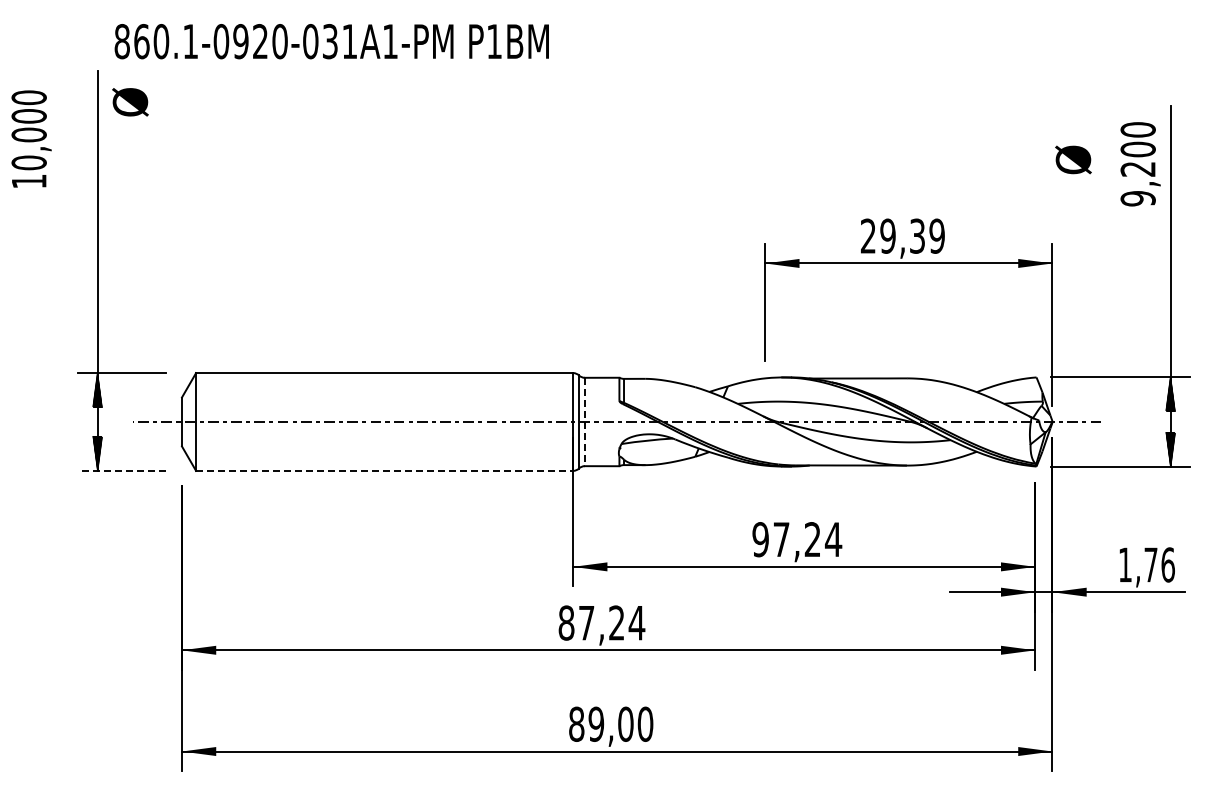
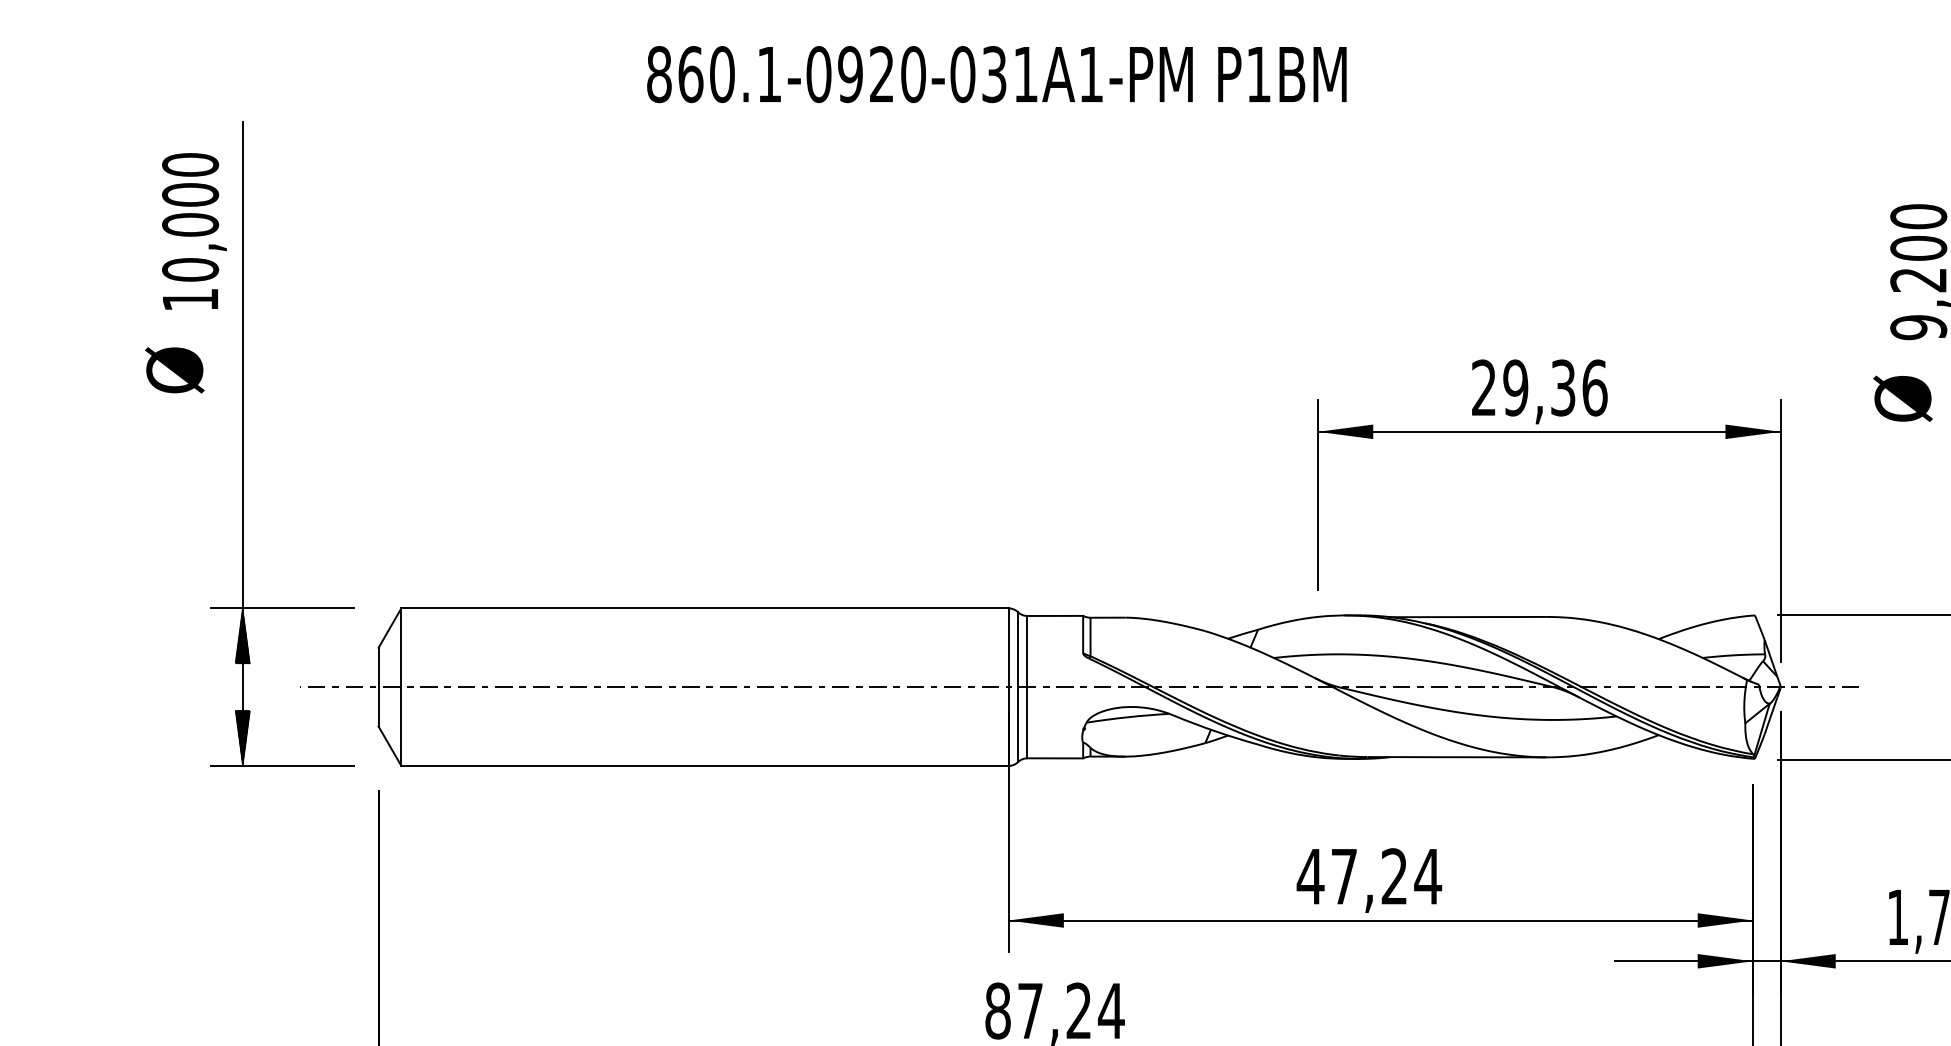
text: (331, 41) -> (996, 74), moved
text: (130, 102) -> (174, 370), moved
text: (31, 138) -> (194, 230), moved
text: (1073, 159) -> (1903, 398), moved
text: (937, 235) -> (1595, 386), 29,39 -> 29,36
line: (584, 422) -> (1026, 687), dashed -> solid
line: (121, 470) -> (281, 765), dashed -> solid
line: (384, 470) -> (704, 765), dashed -> solid
text: (760, 539) -> (1310, 876), 97,24 -> 47,24

